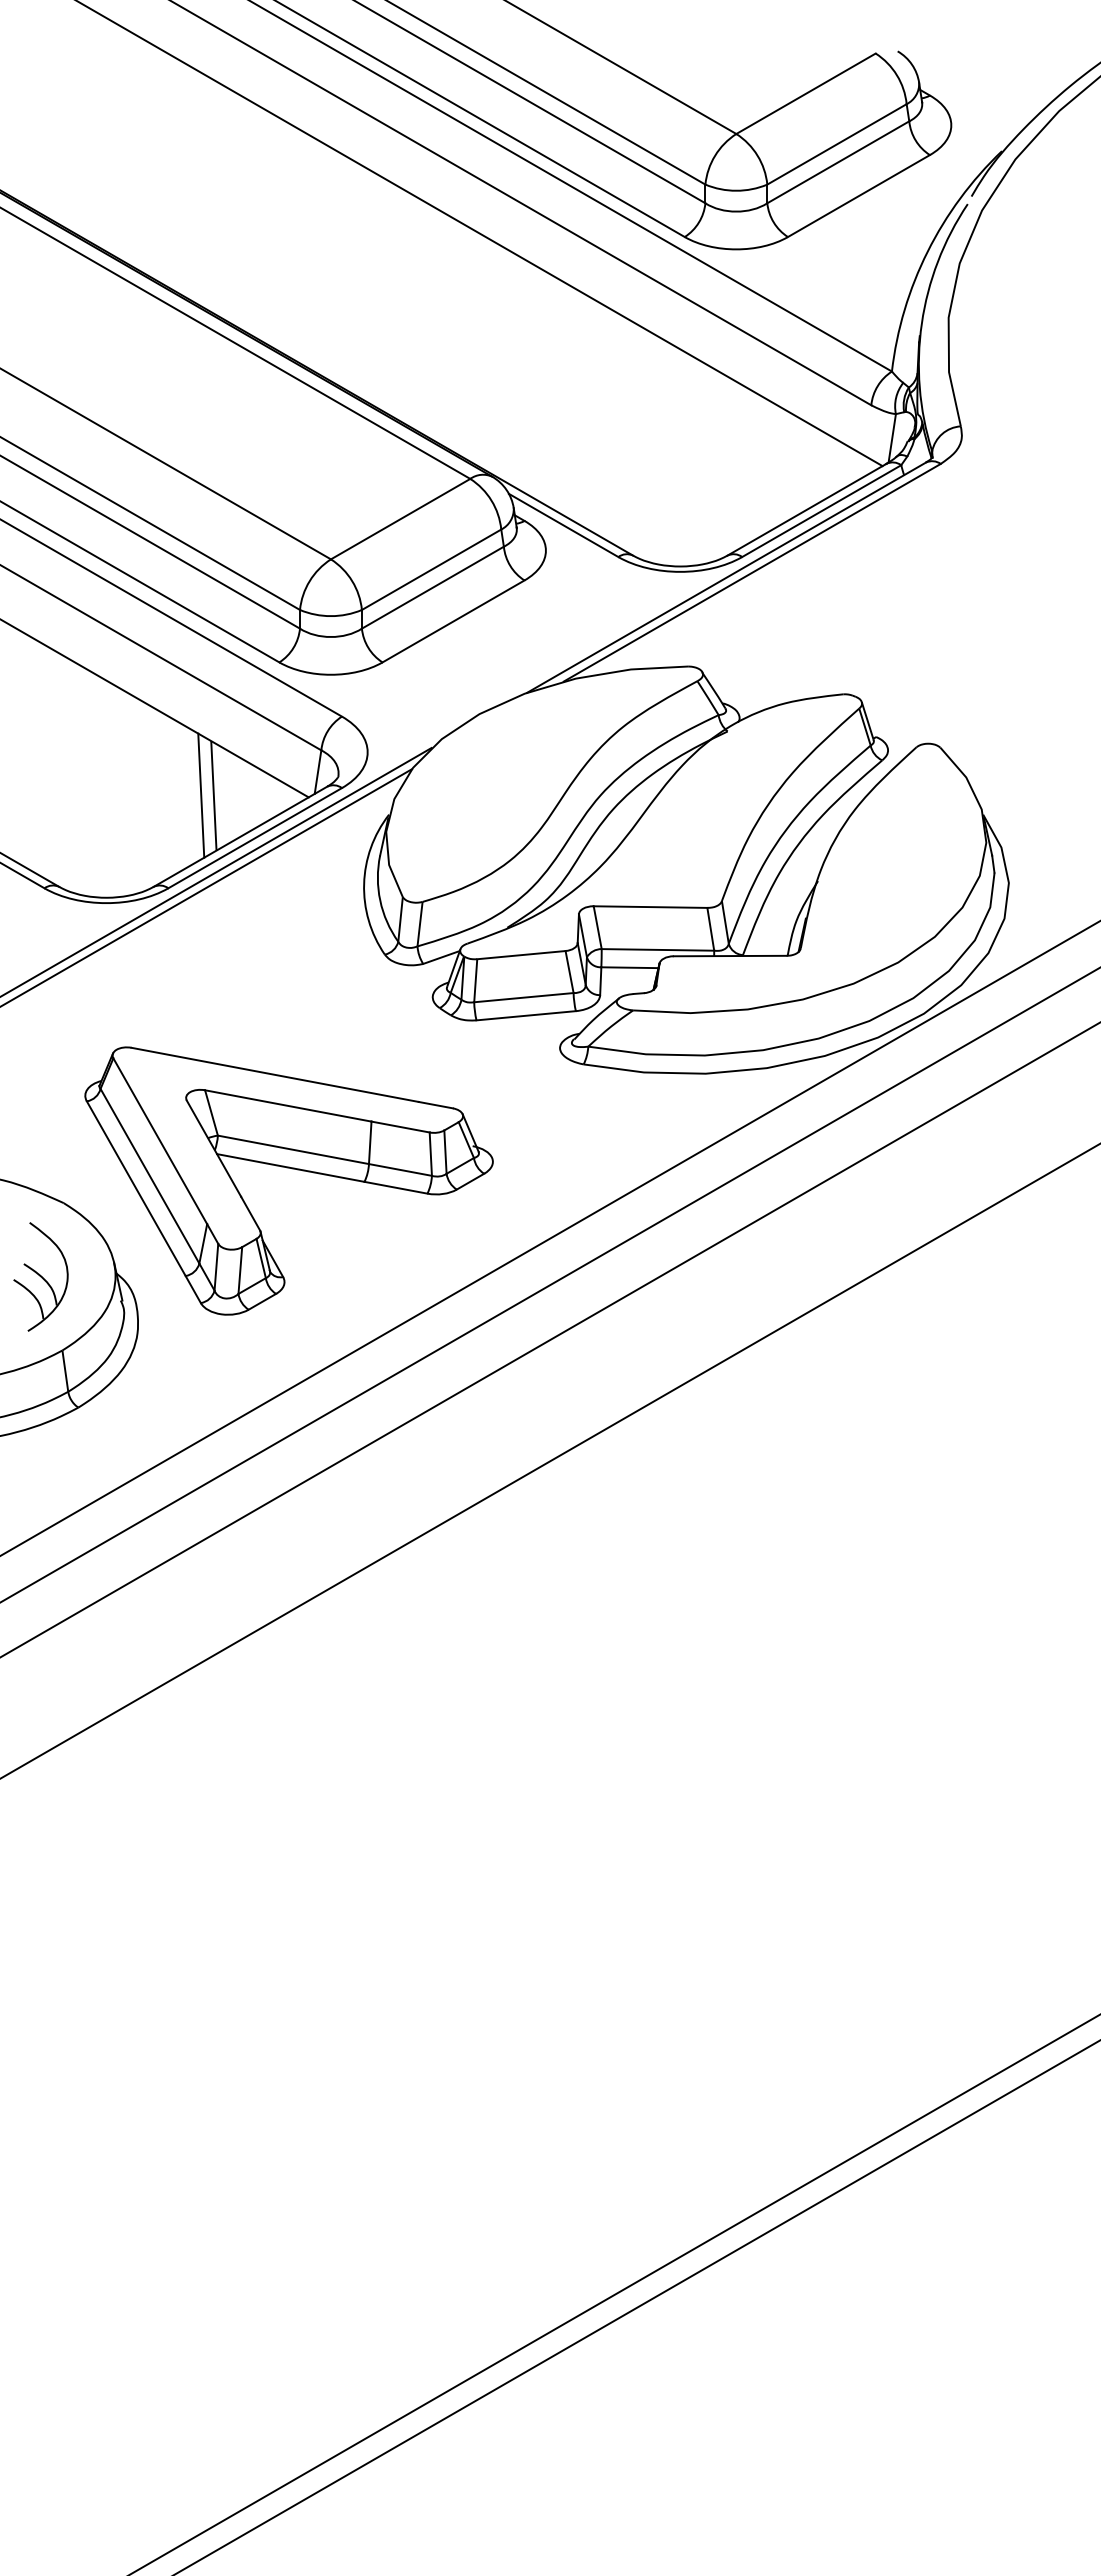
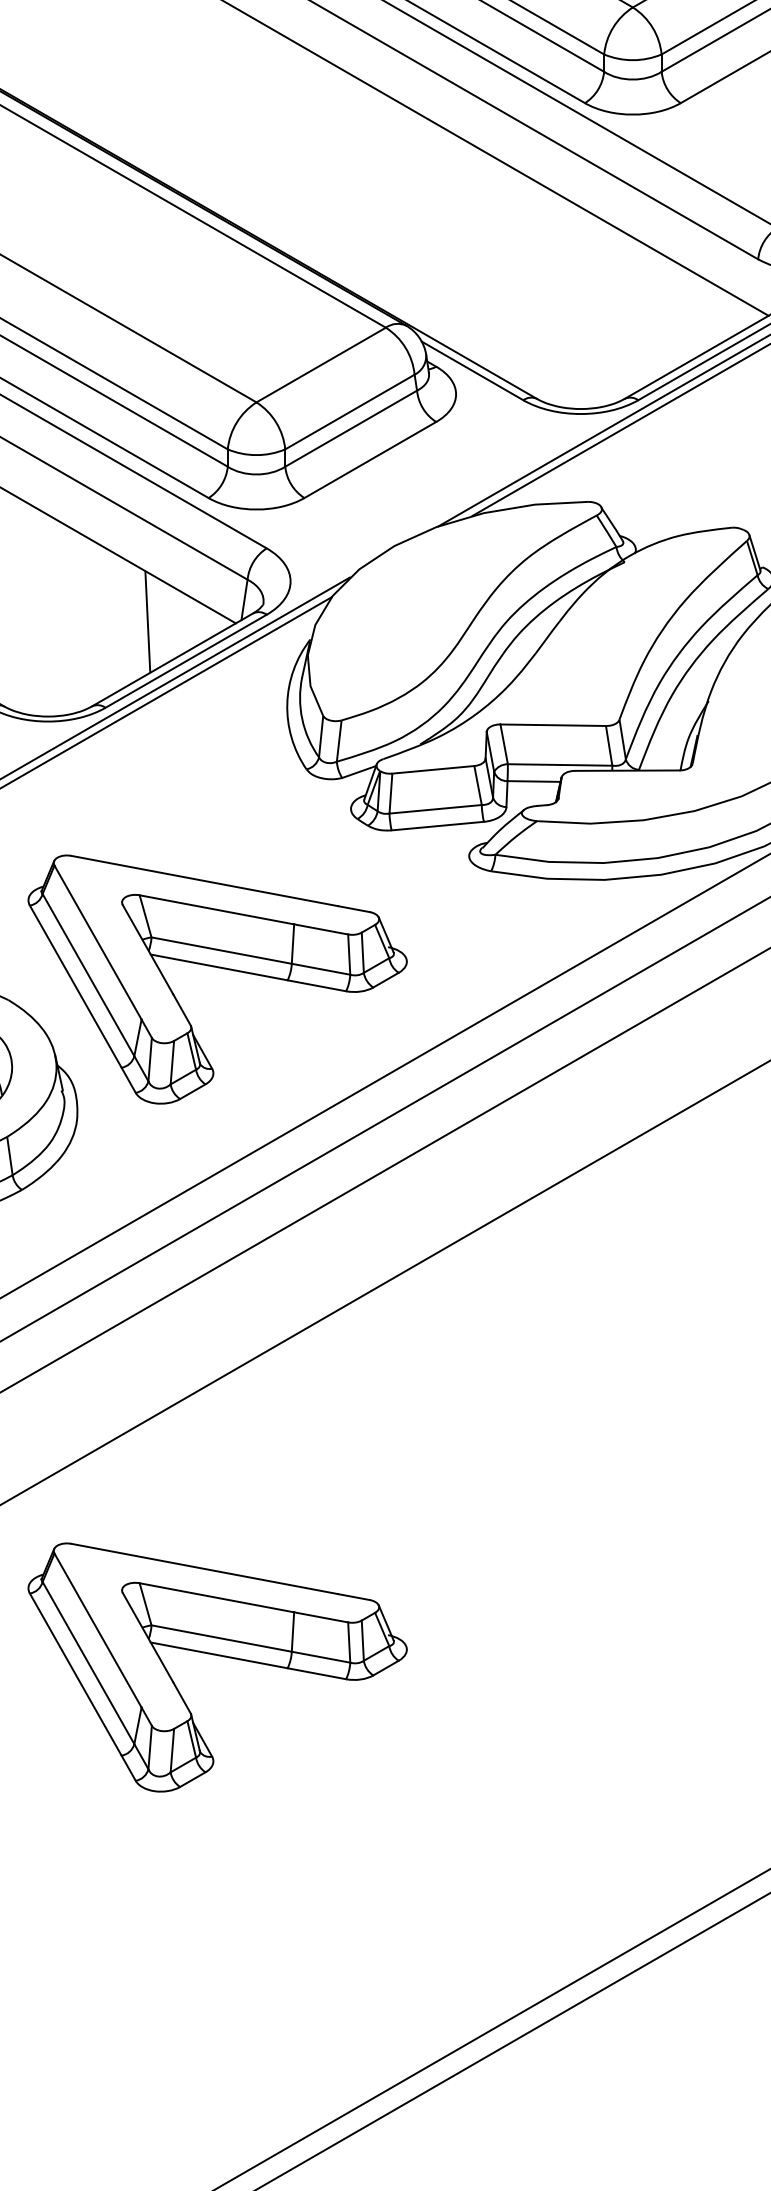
line: (201, 795) -> (136, 621), removed
part: (292, 1910) -> (220, 1656), added

